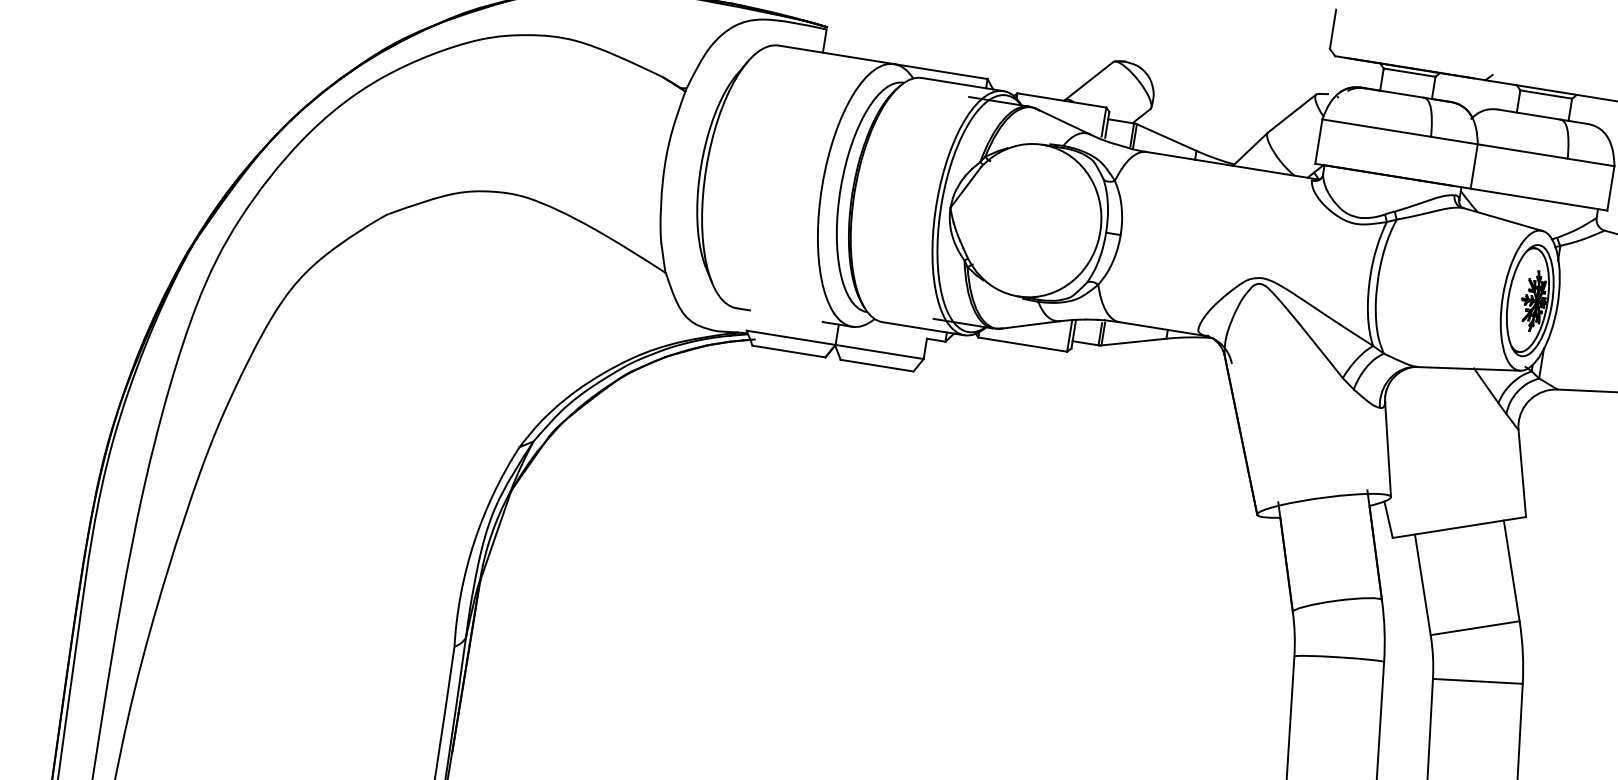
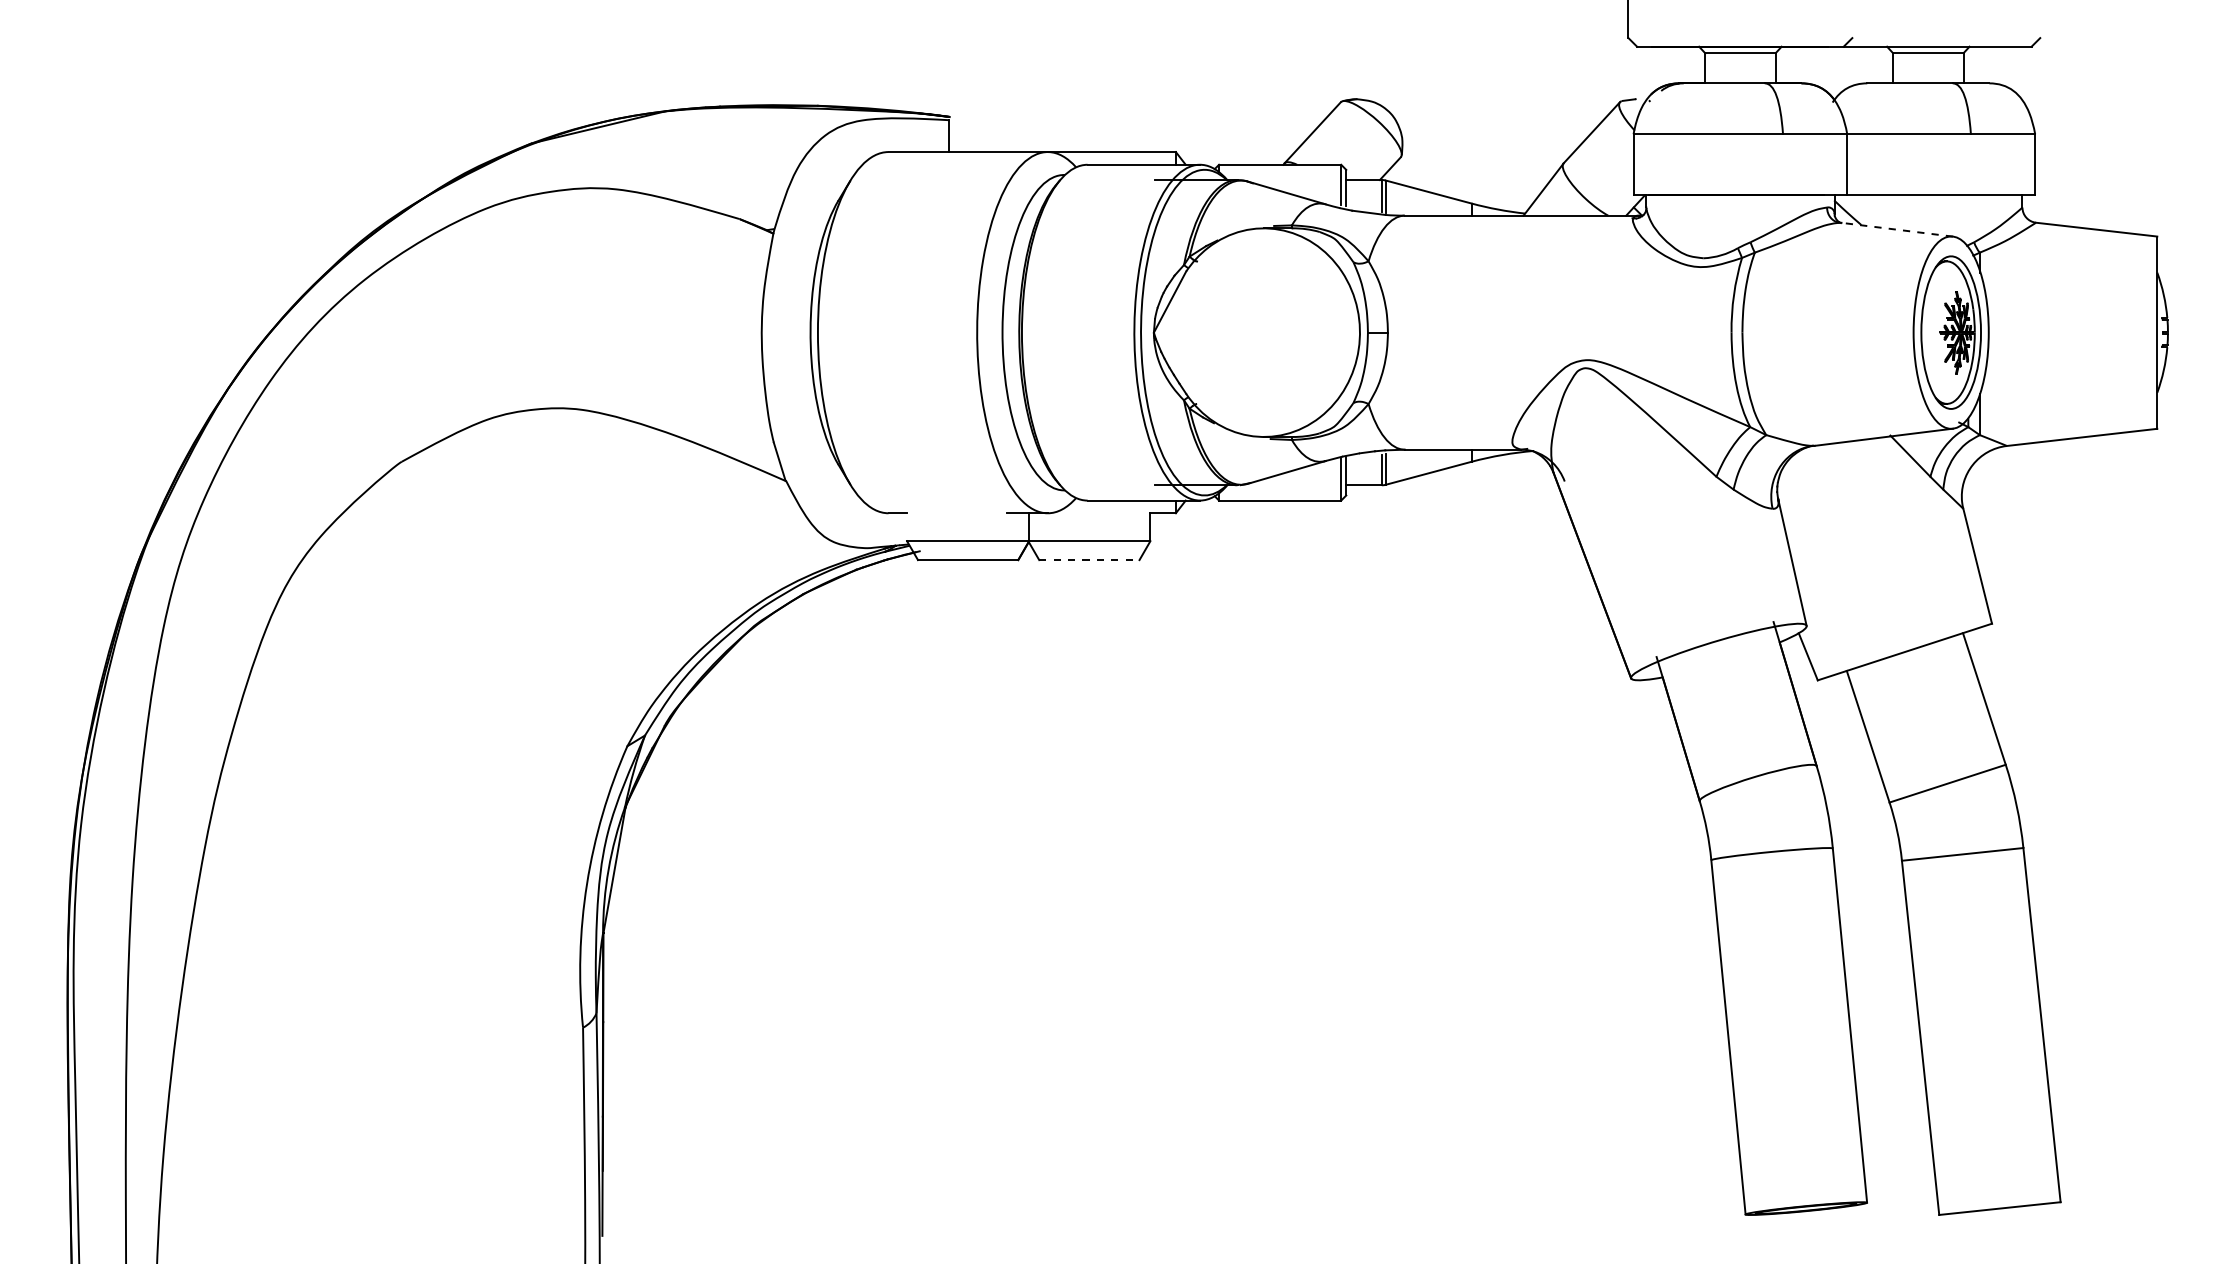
line: (1502, 219) -> (1896, 229), solid -> dashed
line: (877, 365) -> (1089, 560), solid -> dashed

